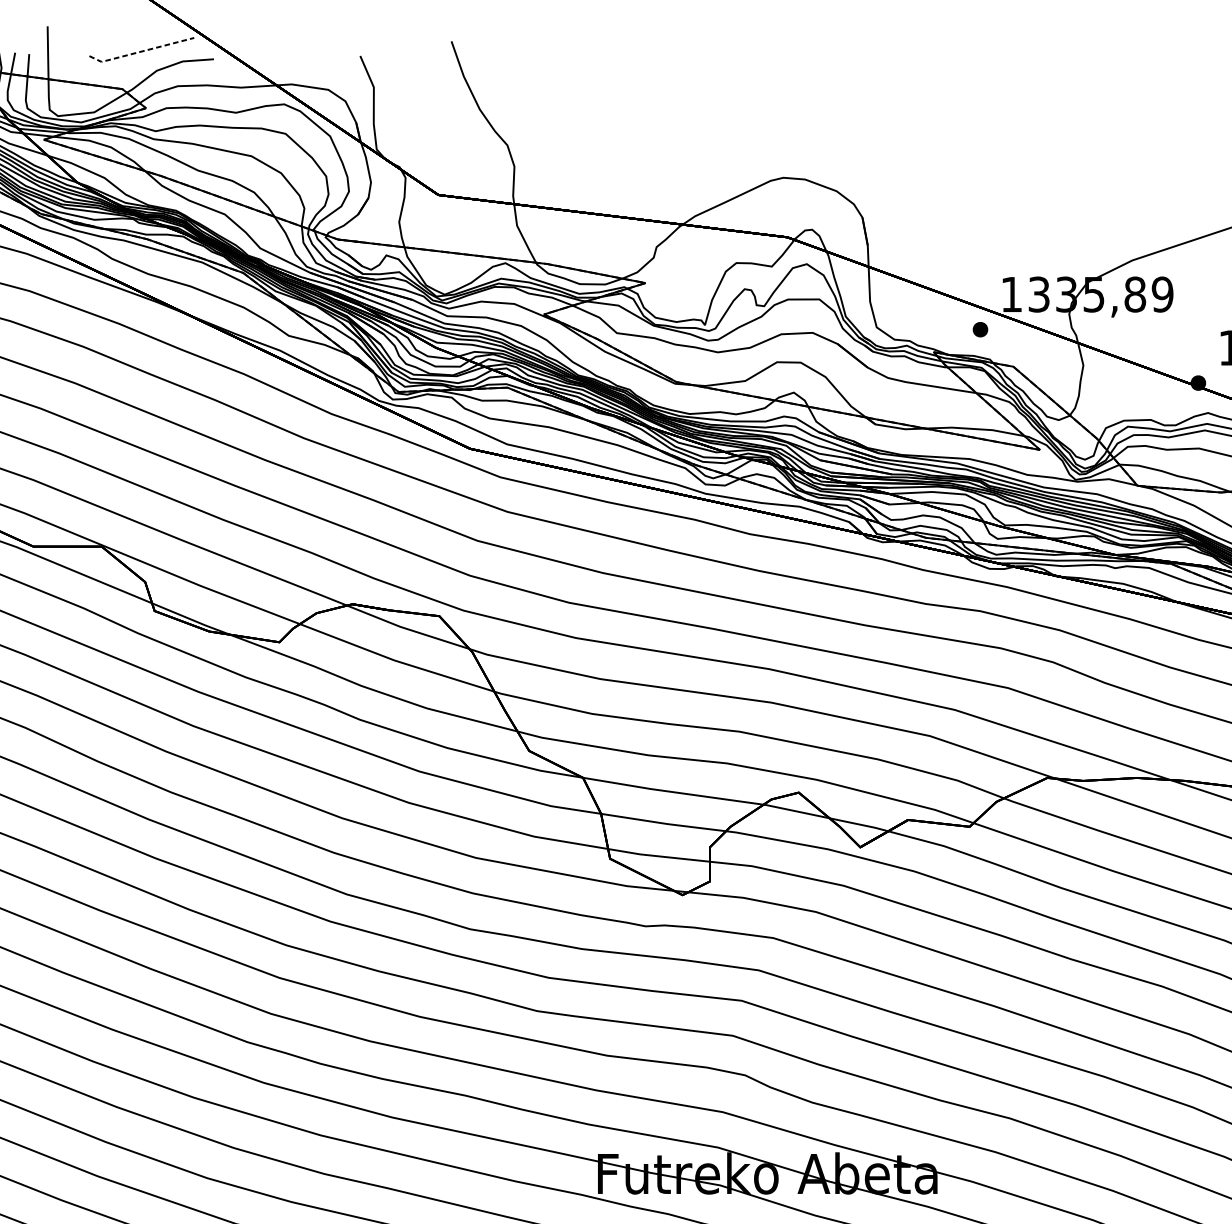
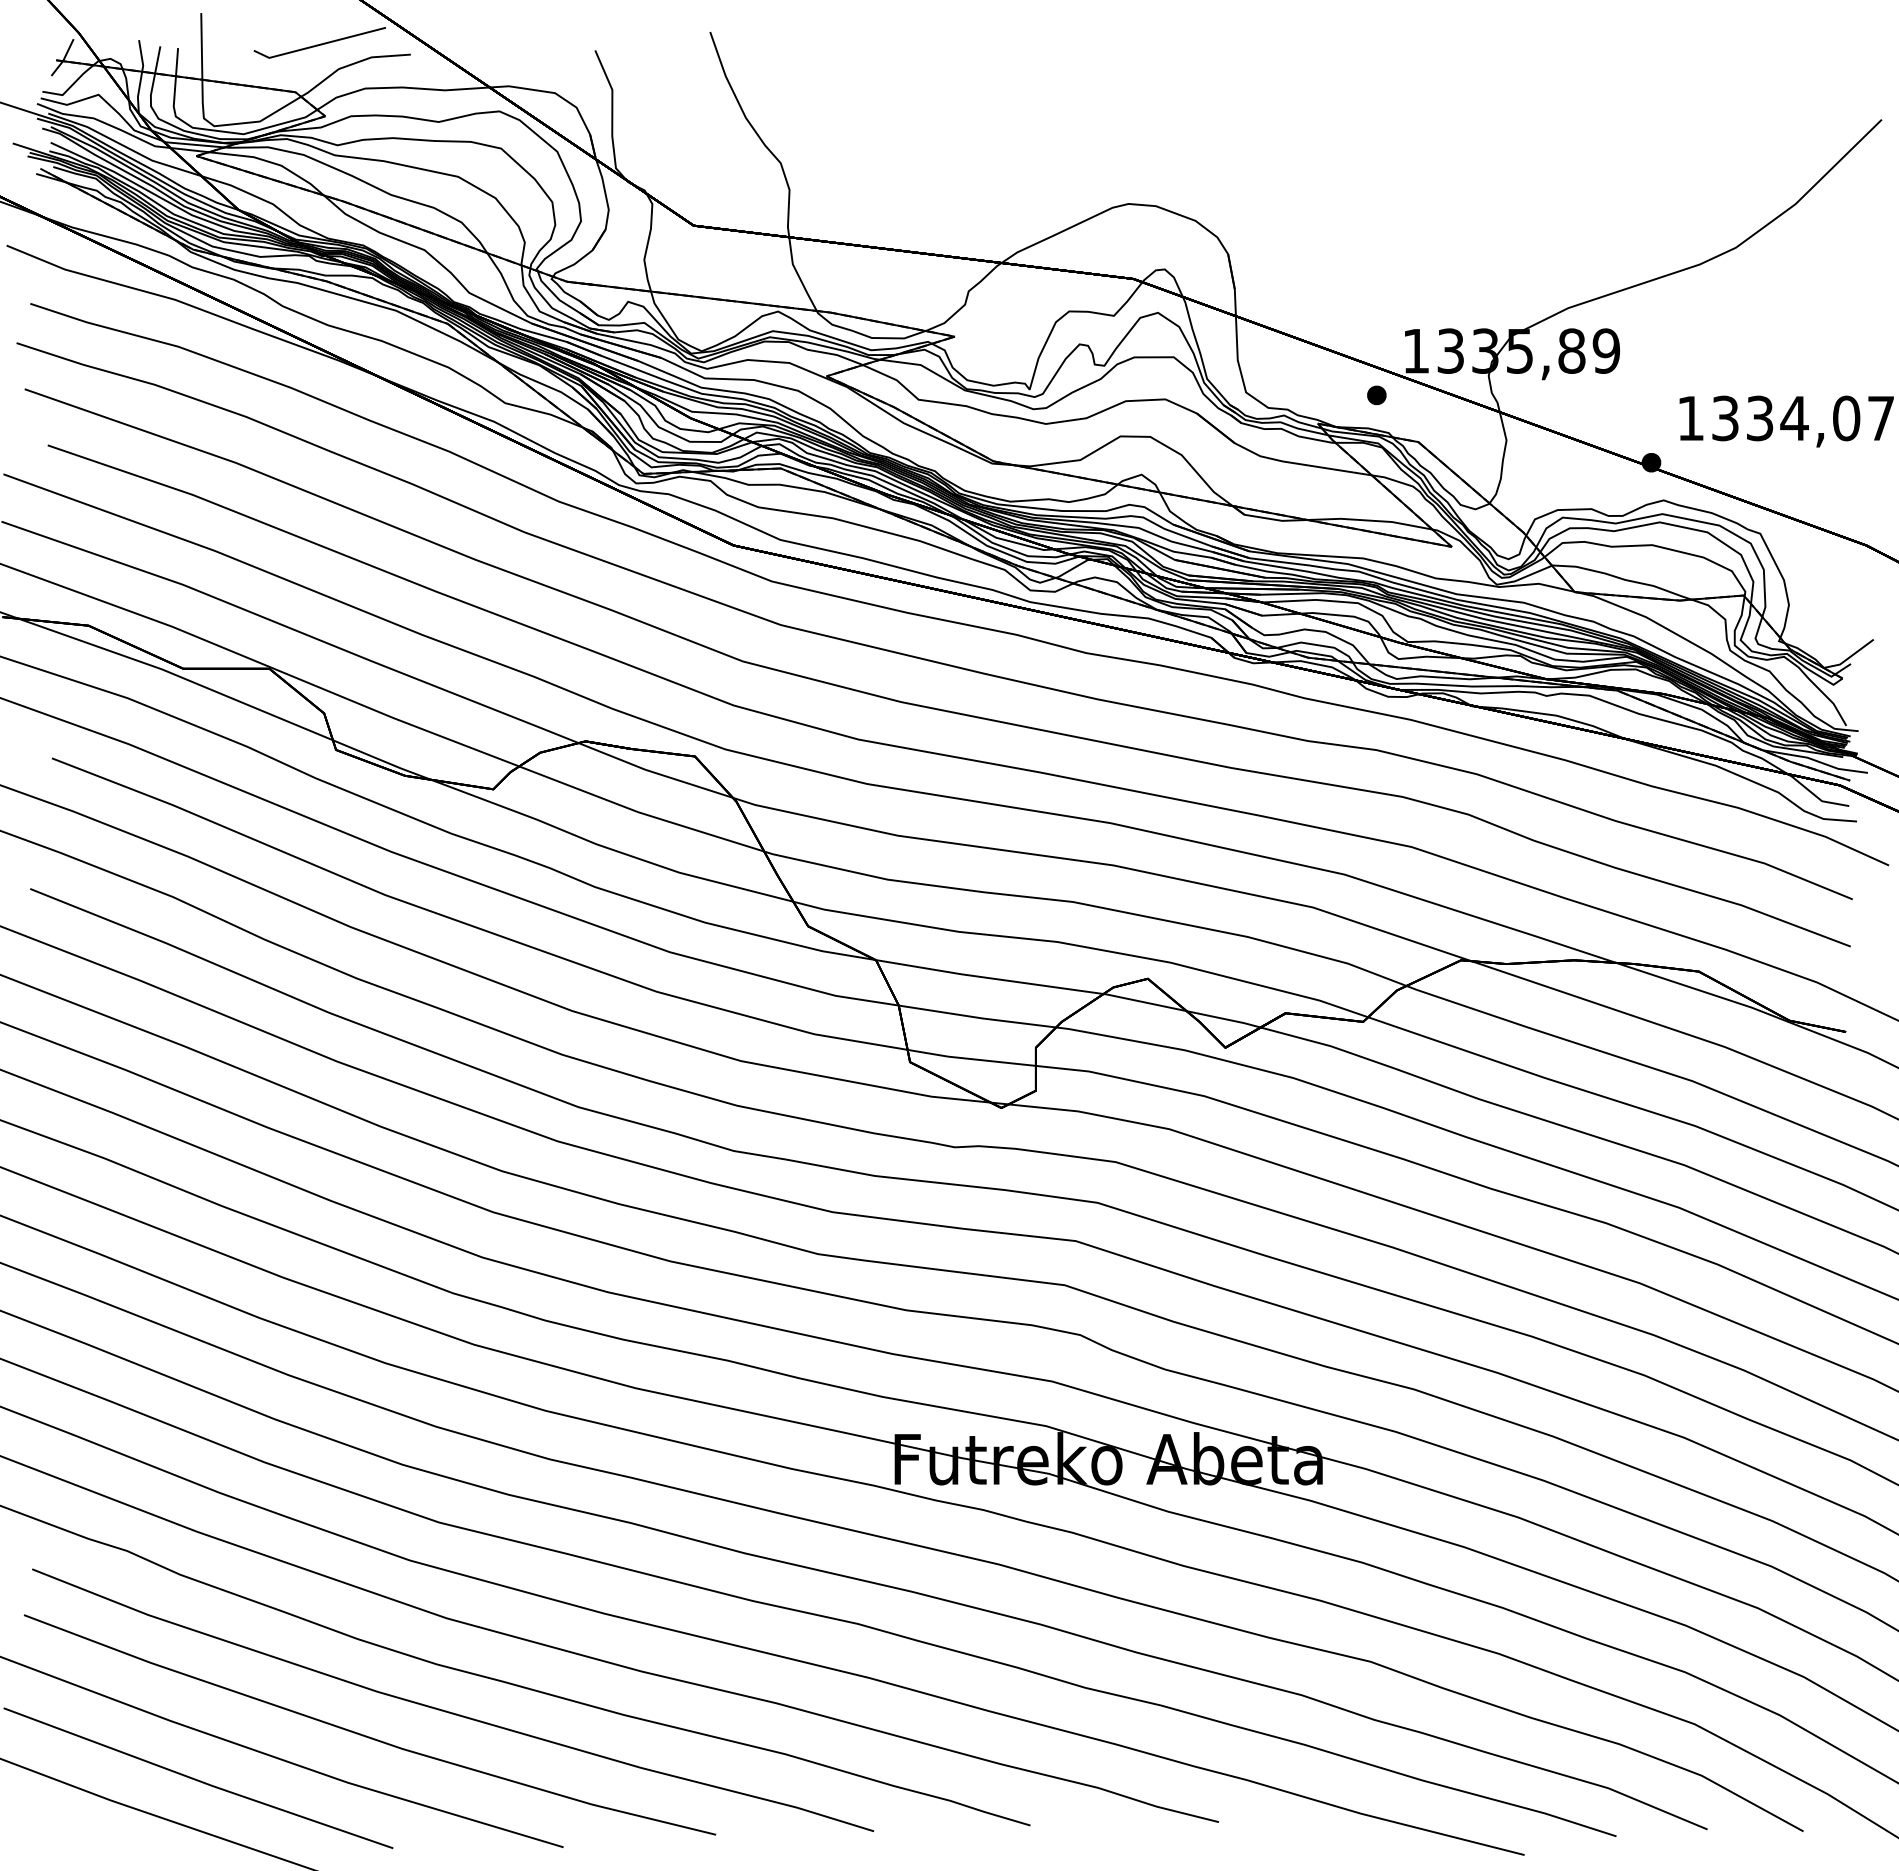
line: (140, 52) -> (318, 45), dashed -> solid

